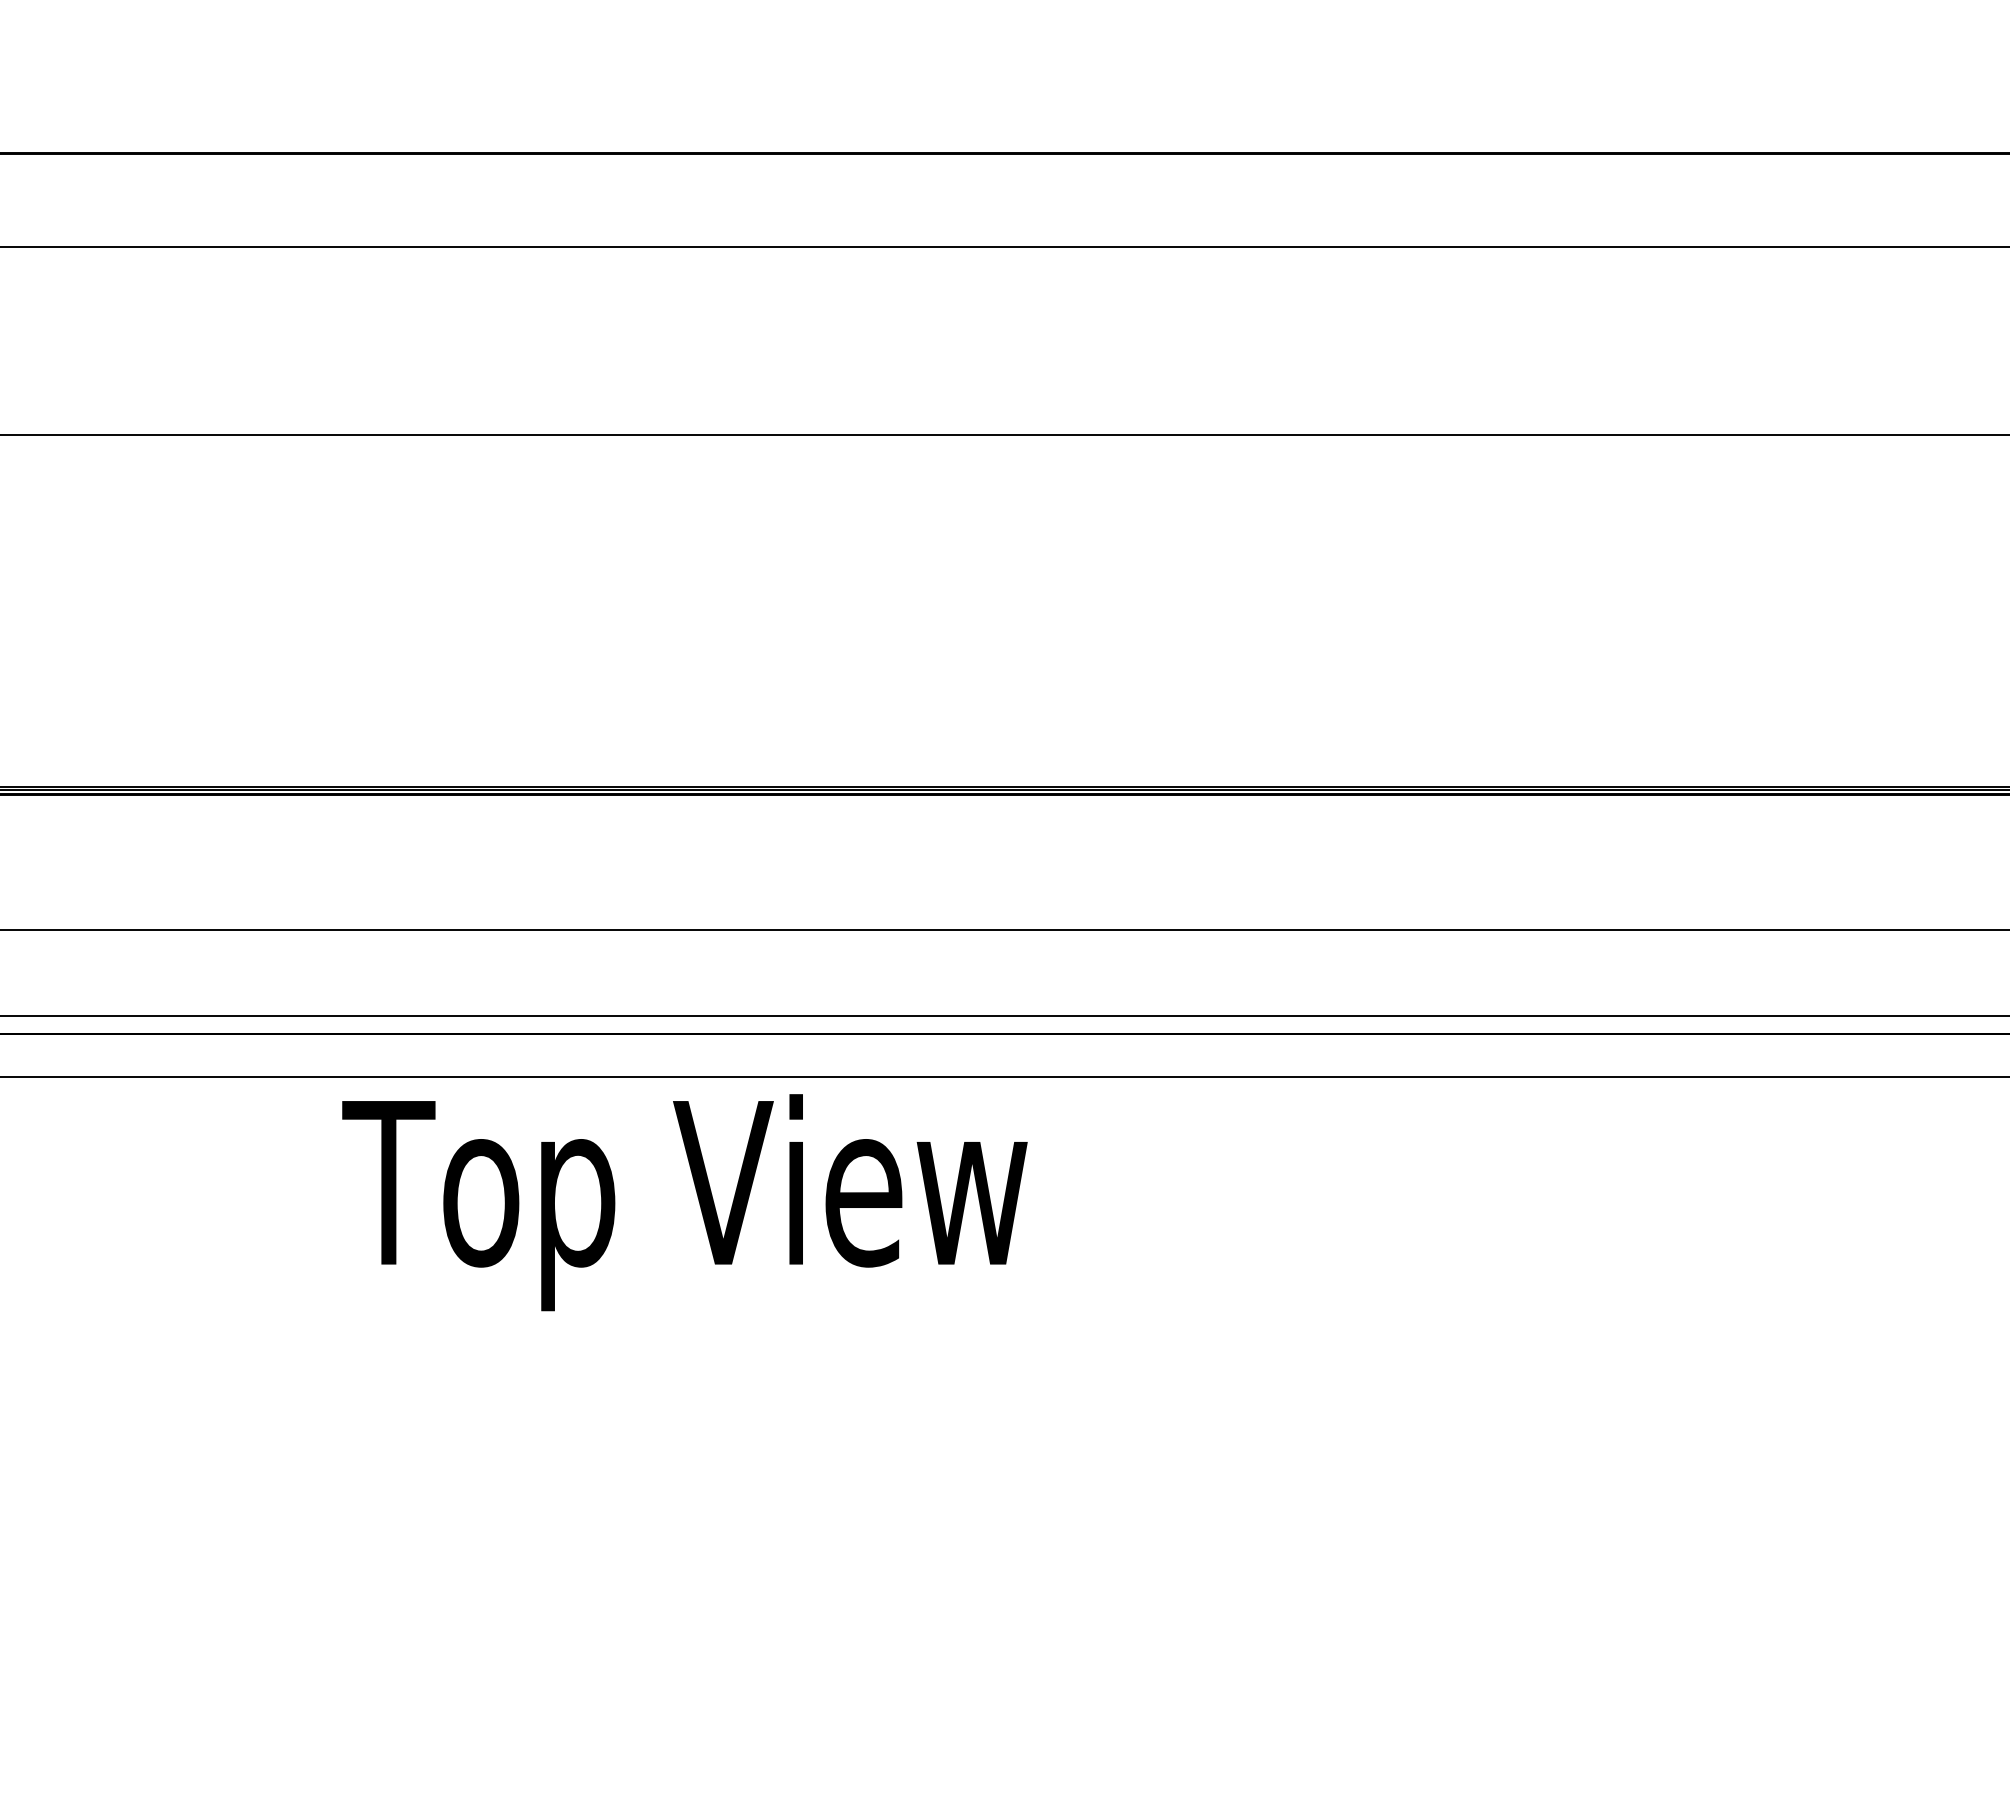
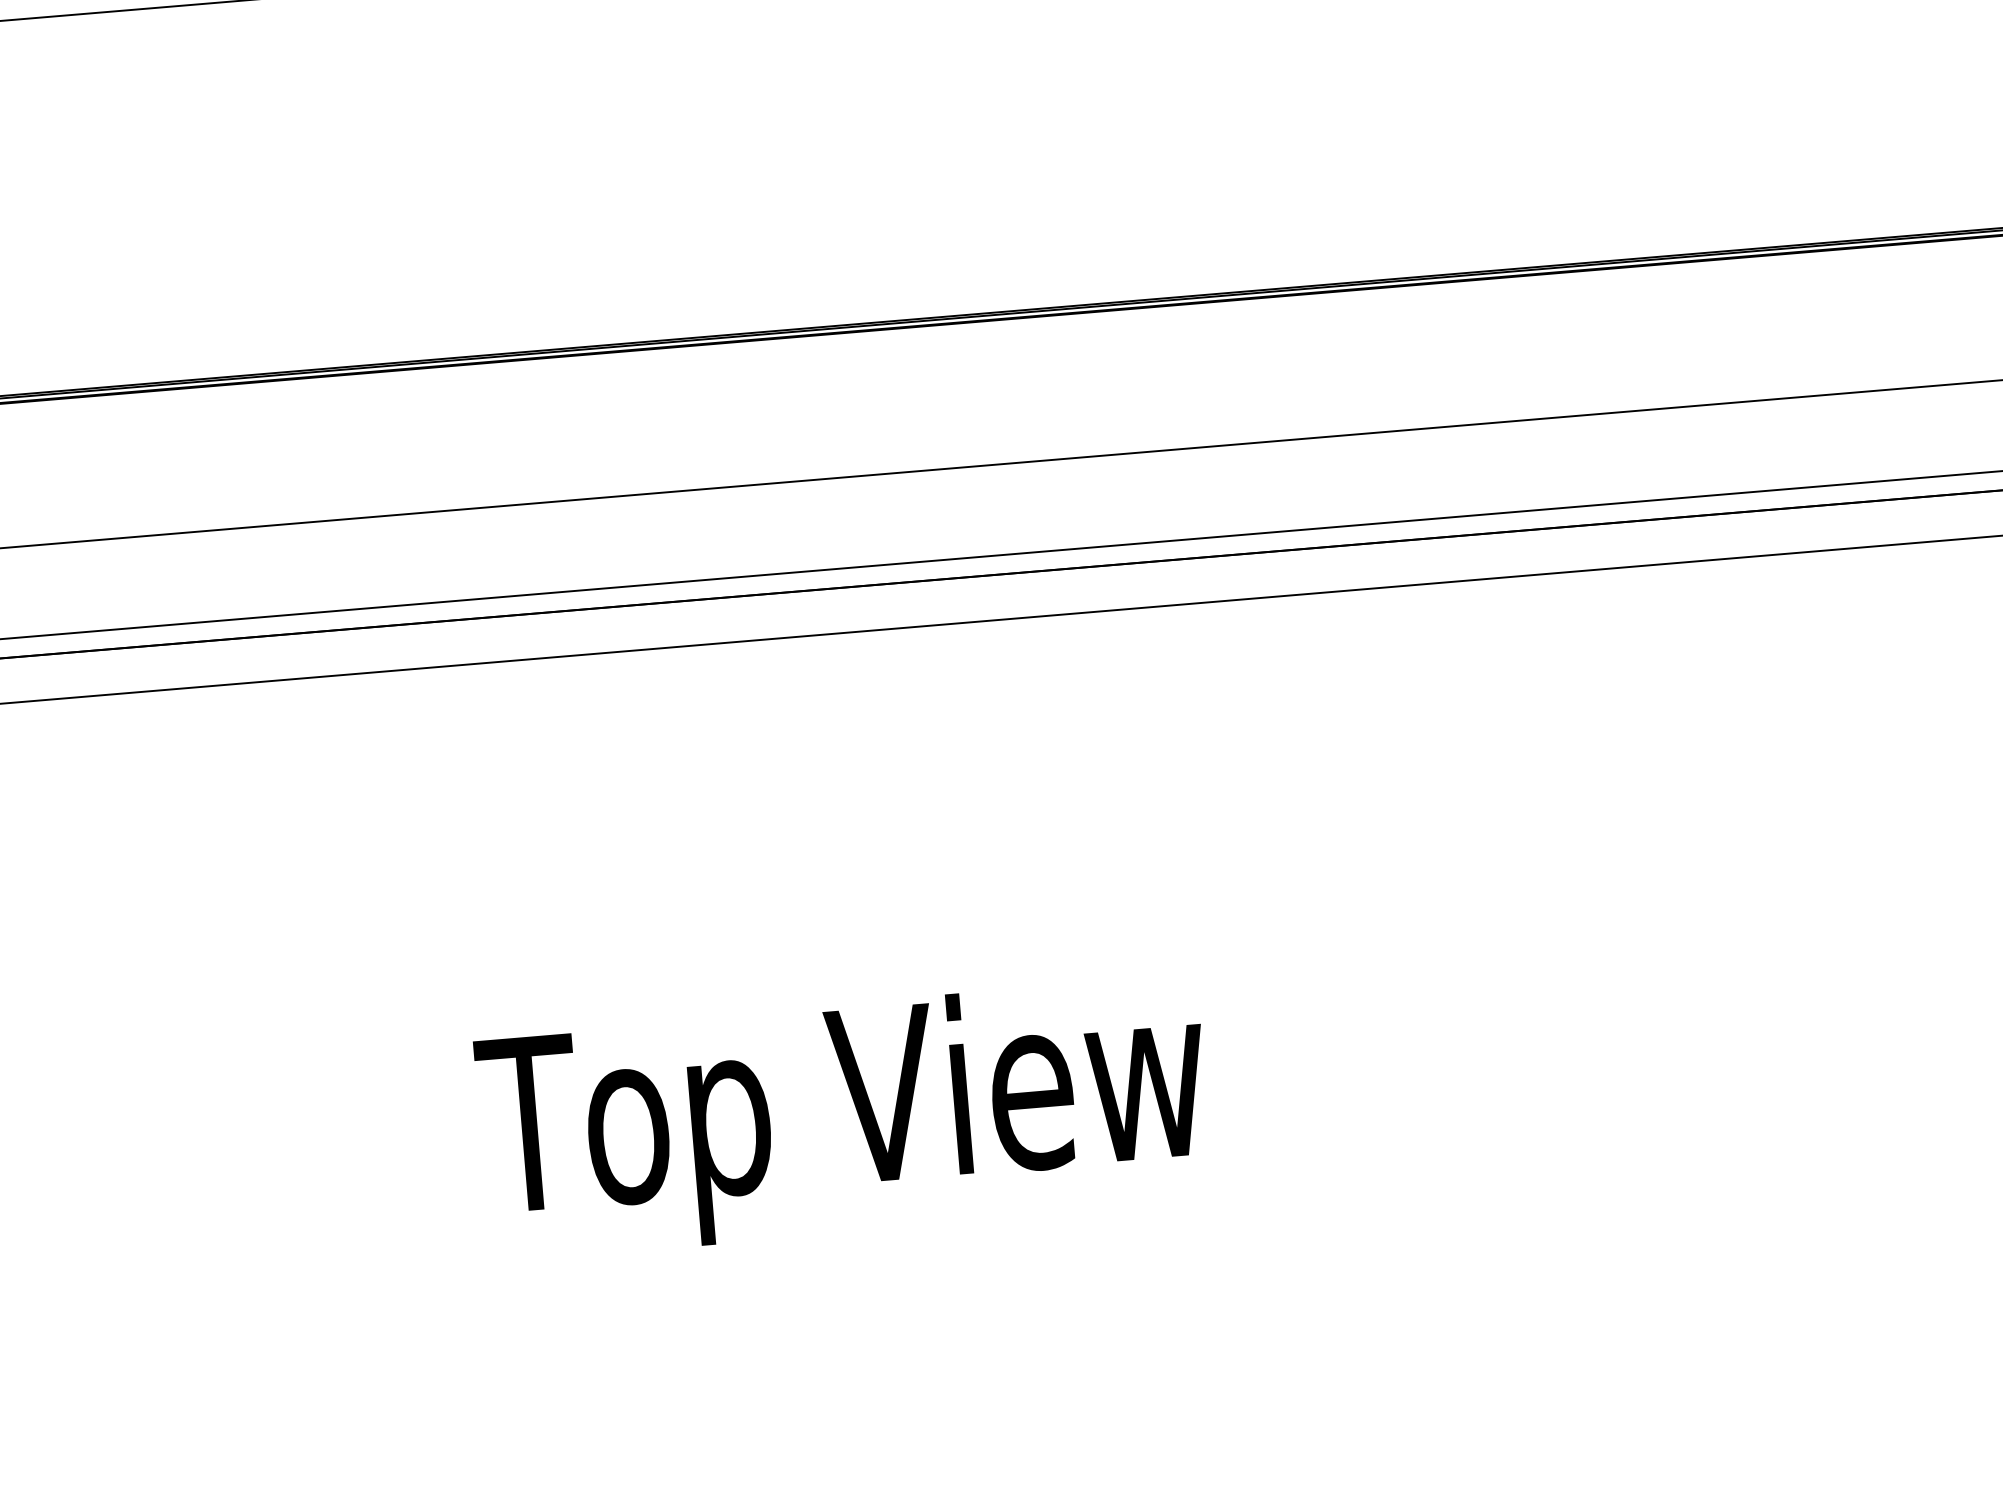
text: (684, 1202) -> (843, 1118), moved

